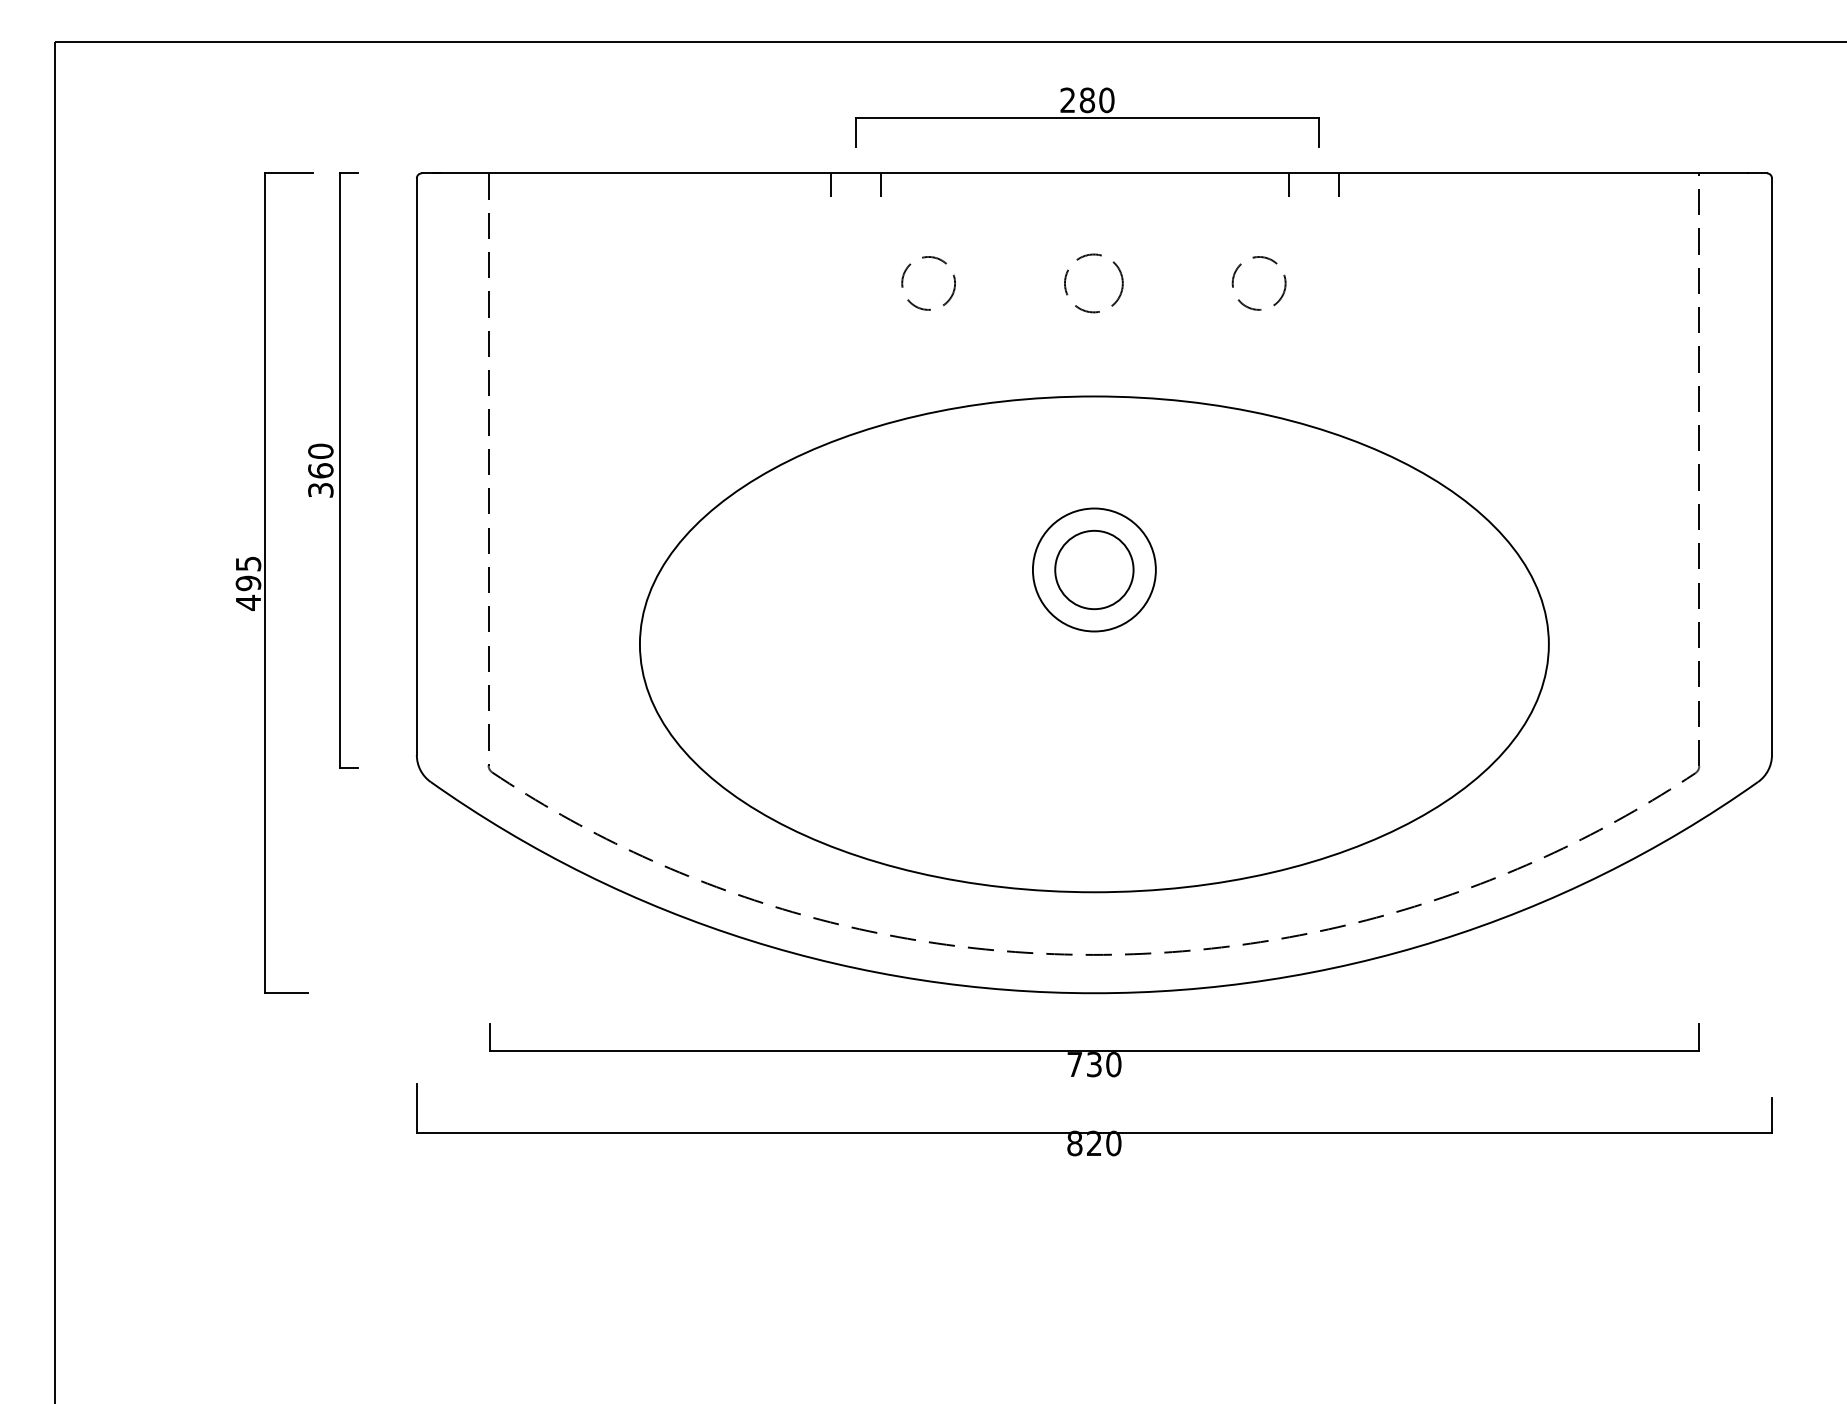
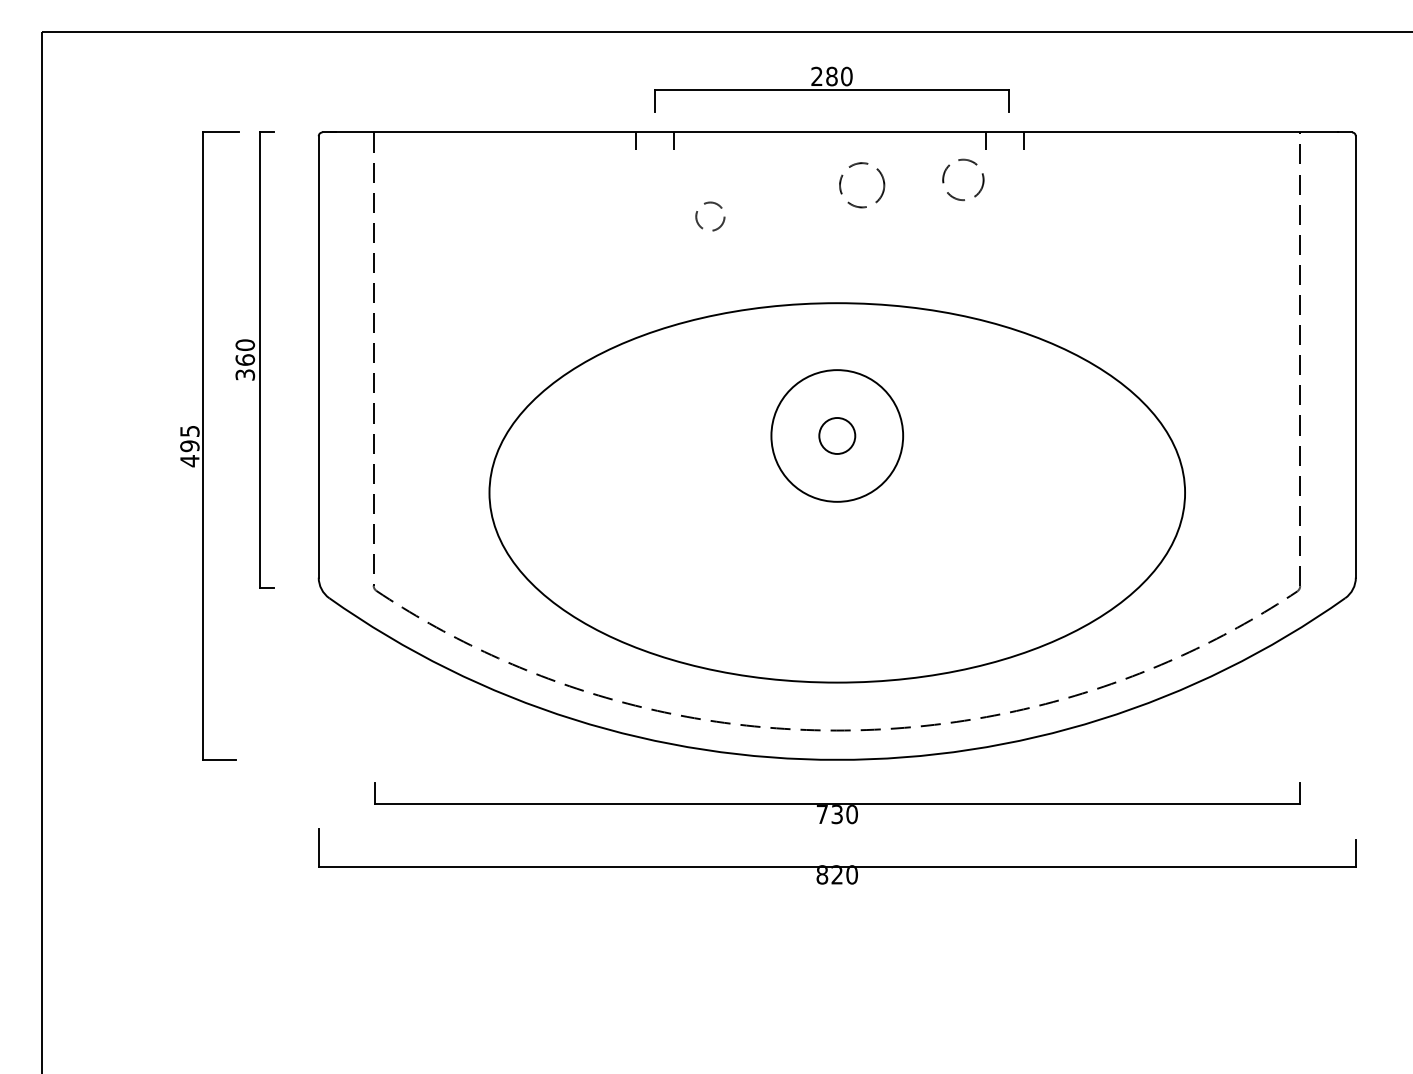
circle: (928, 283) -> (710, 216), size x0.7
circle: (1093, 283) -> (861, 185), moved
circle: (1258, 283) -> (962, 179), moved
circle: (1093, 569) -> (836, 435), size x1.4
circle: (1094, 569) -> (837, 435), size x0.6

